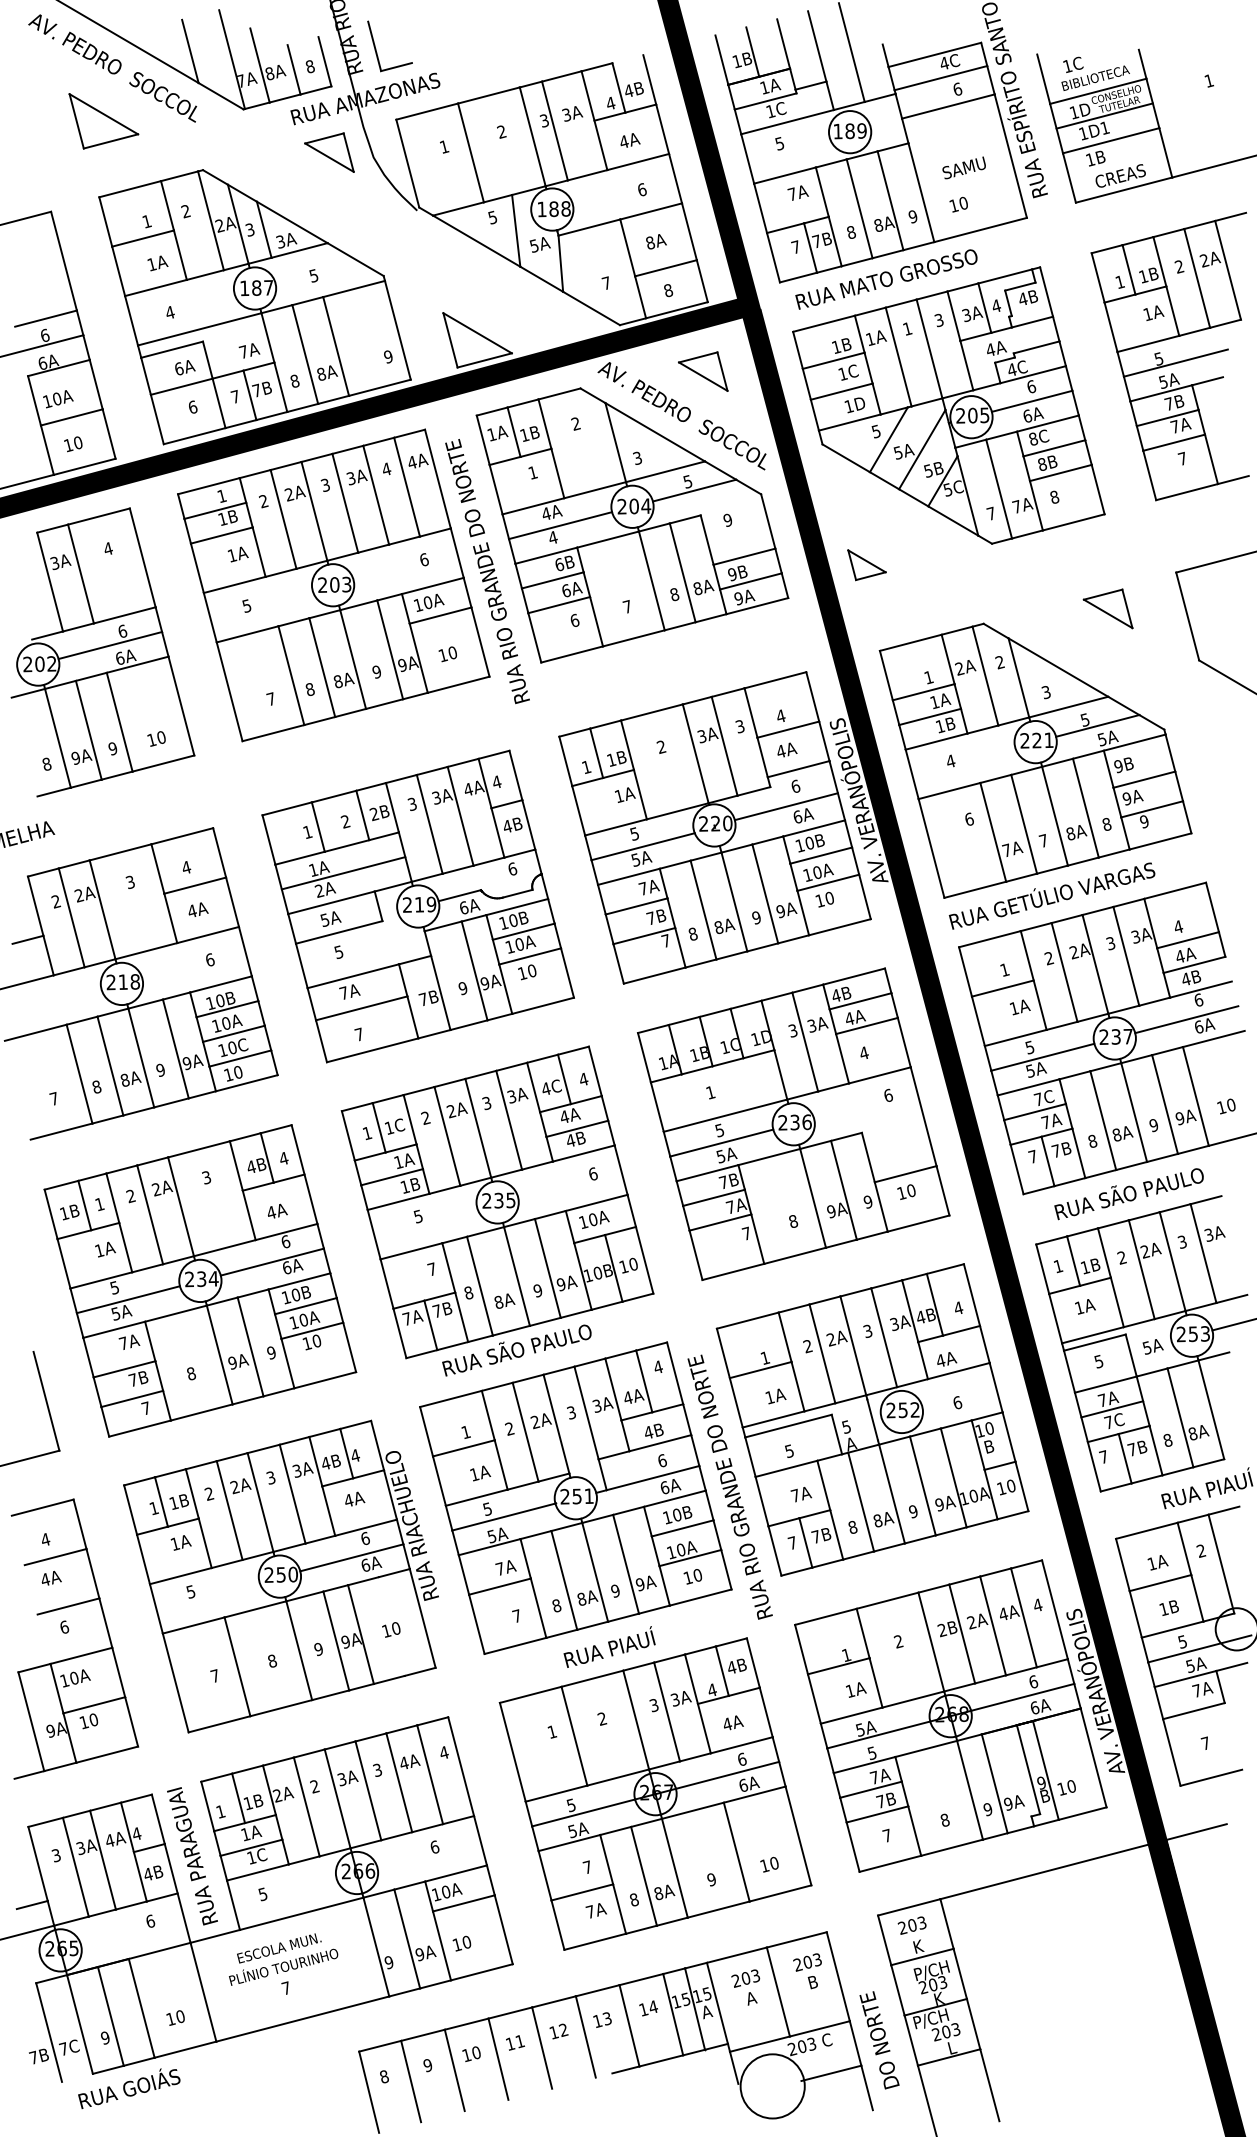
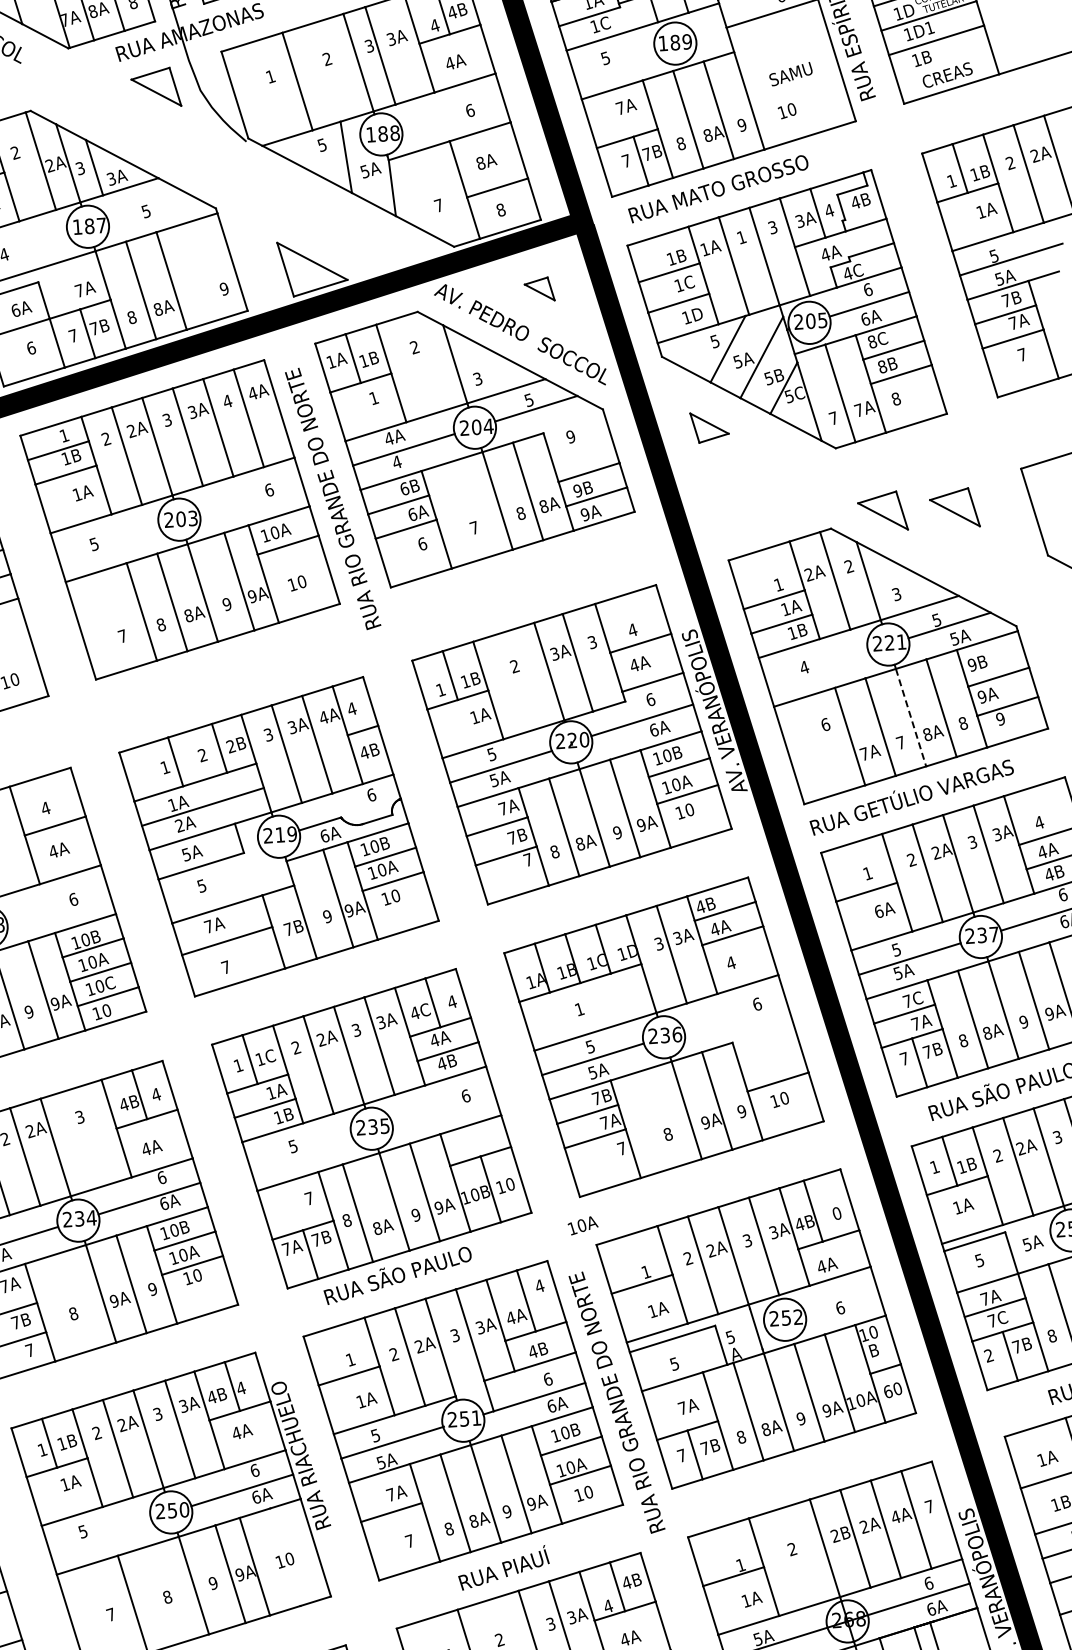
part: (703, 371) -> (539, 289), size x0.6
part: (866, 565) -> (709, 427), moved
part: (1035, 608) -> (882, 511), added
line: (1055, 816) -> (911, 717), solid -> dashed
text: (1014, 1008) -> (879, 911), 1A -> 6A
text: (594, 1219) -> (583, 1225), moved
text: (958, 1307) -> (836, 1212), 4 -> 0
text: (1103, 1457) -> (988, 1356), 7 -> 2
text: (1001, 1488) -> (888, 1391), 10 -> 60
text: (1037, 1604) -> (929, 1505), 4 -> 7

